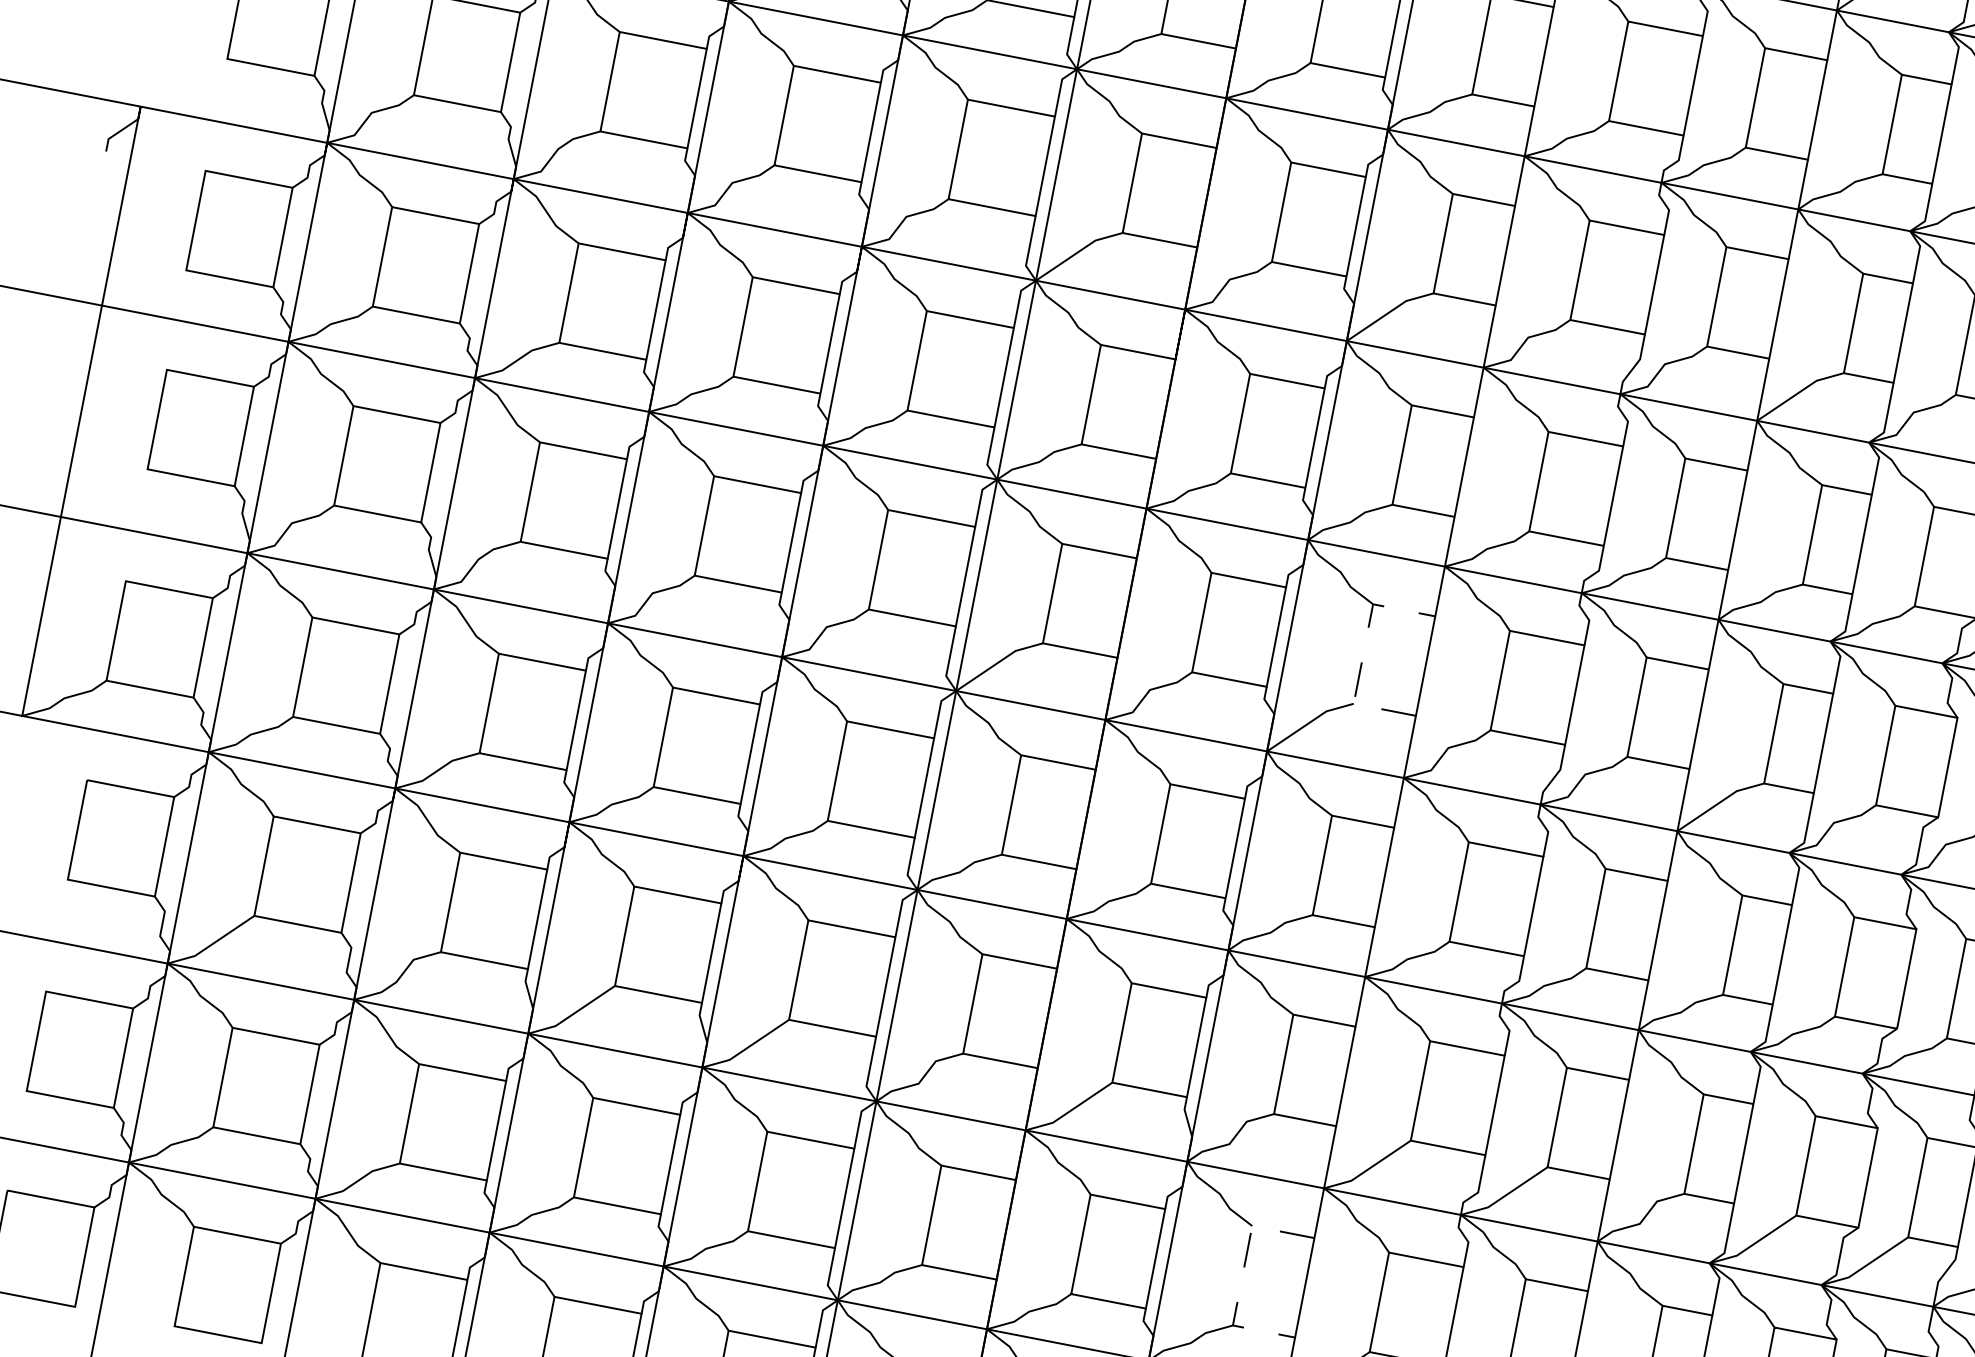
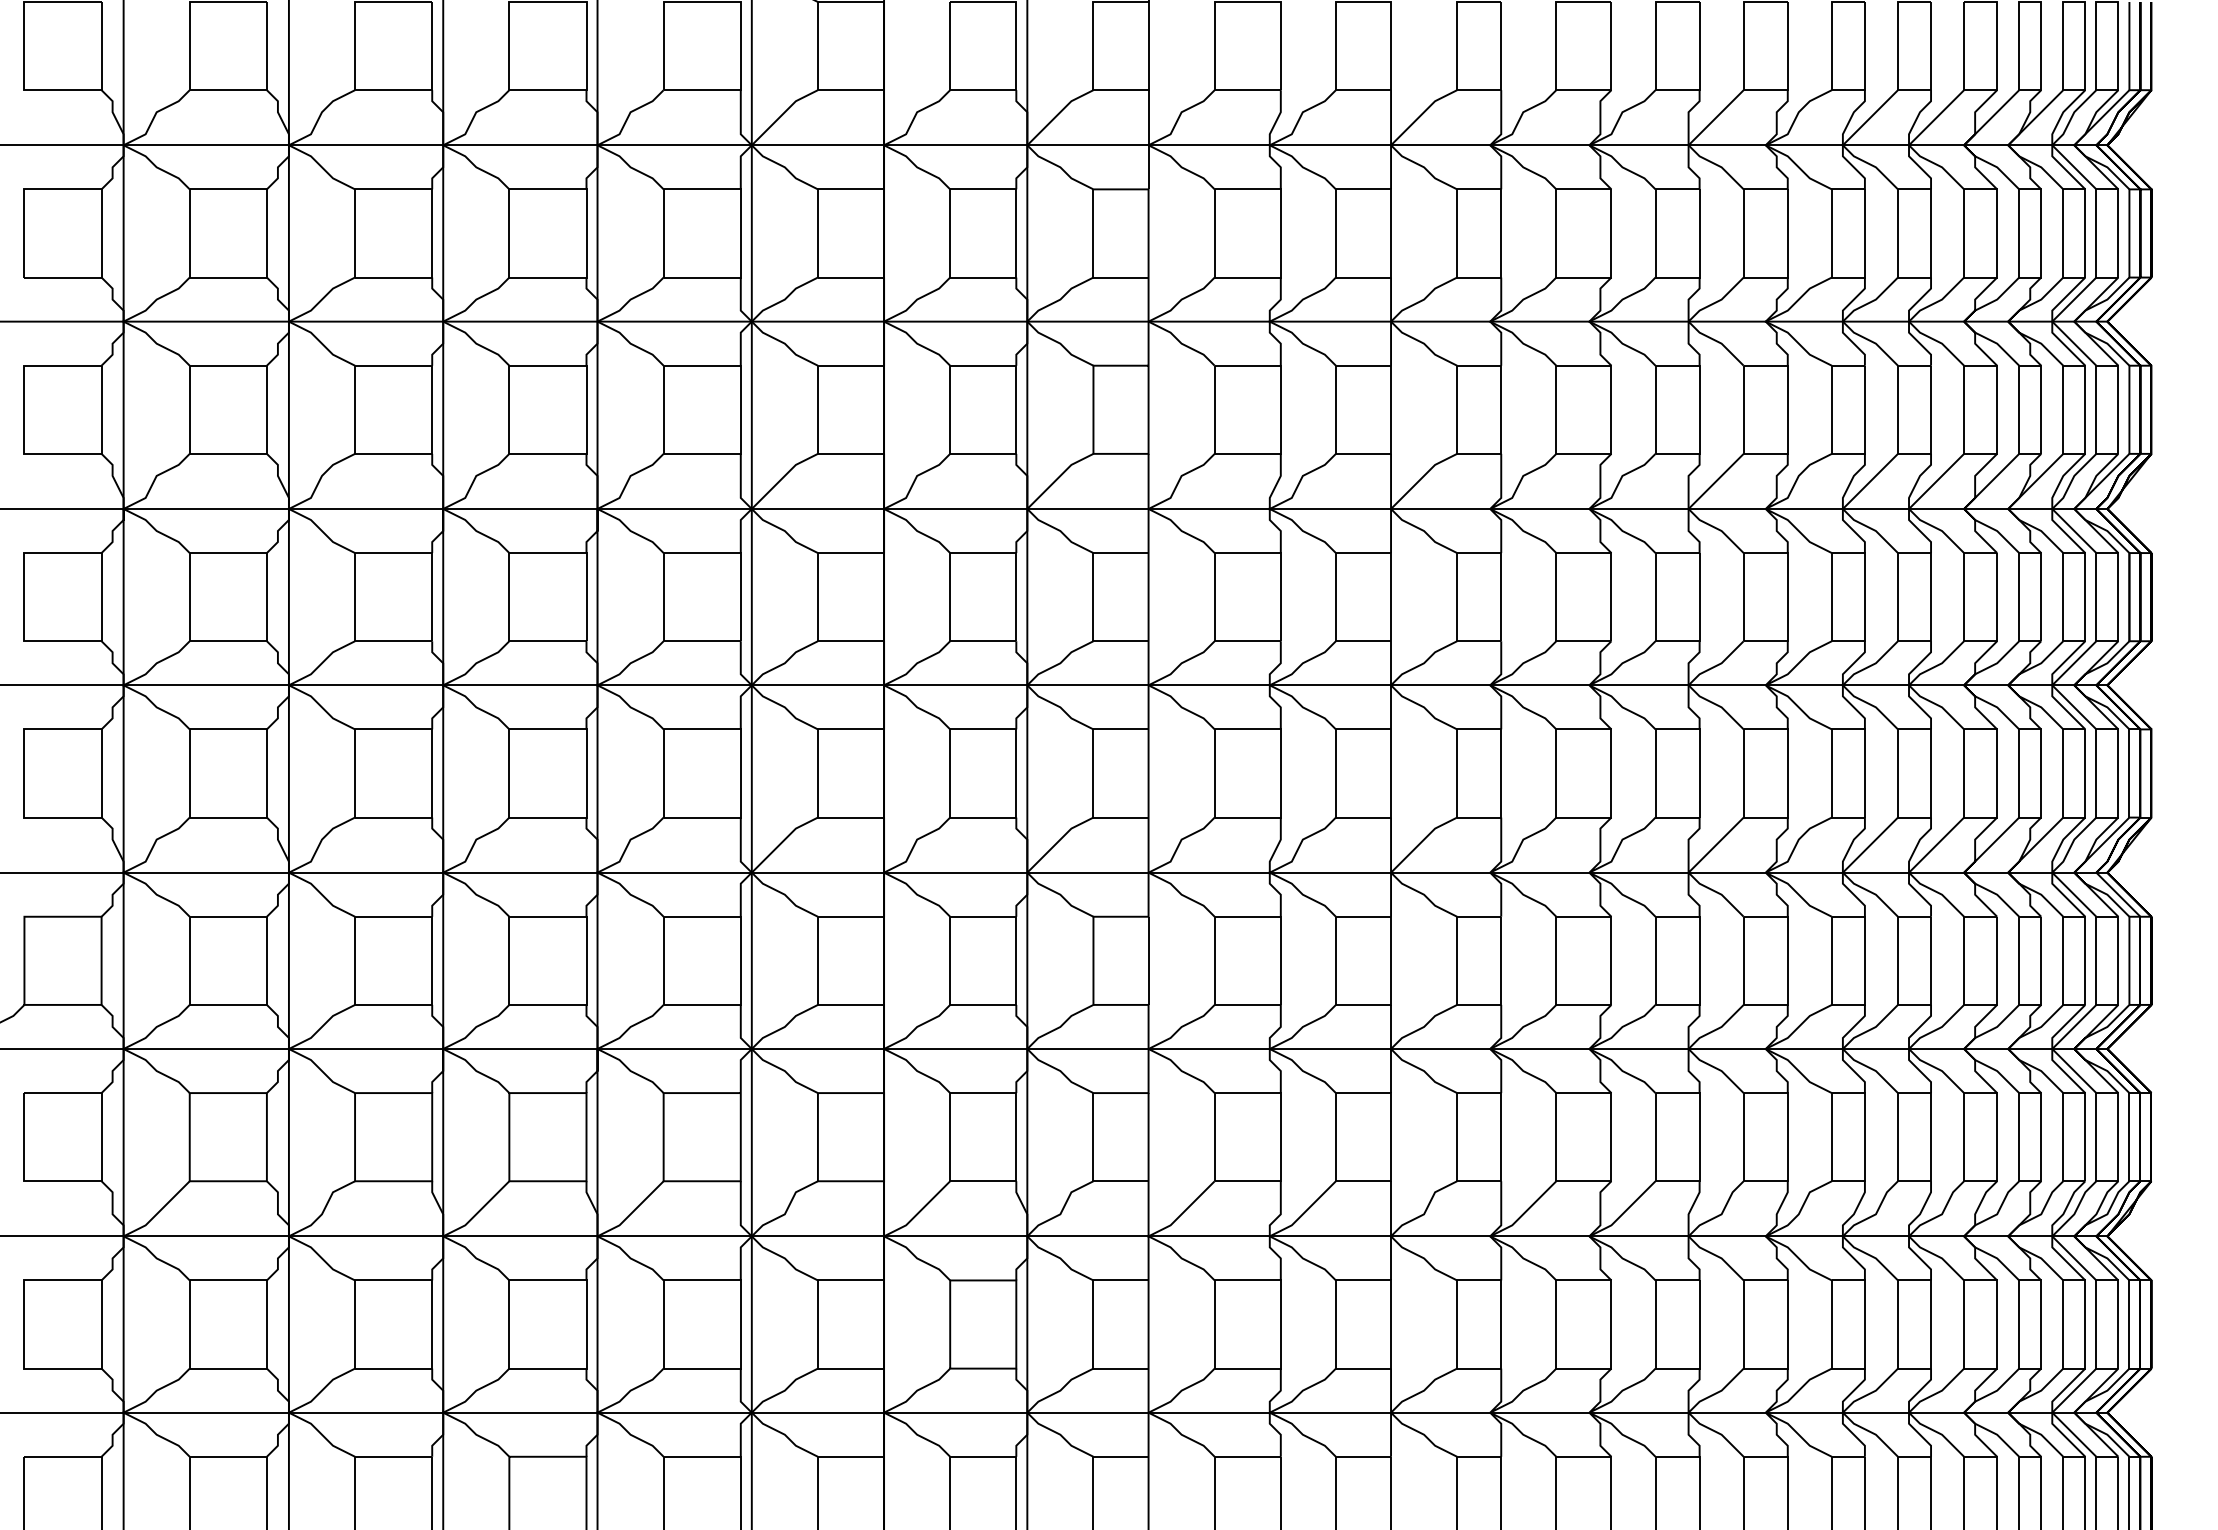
line: (1363, 652) -> (1093, 772), dashed -> solid
line: (1242, 1276) -> (1093, 1325), dashed -> solid

